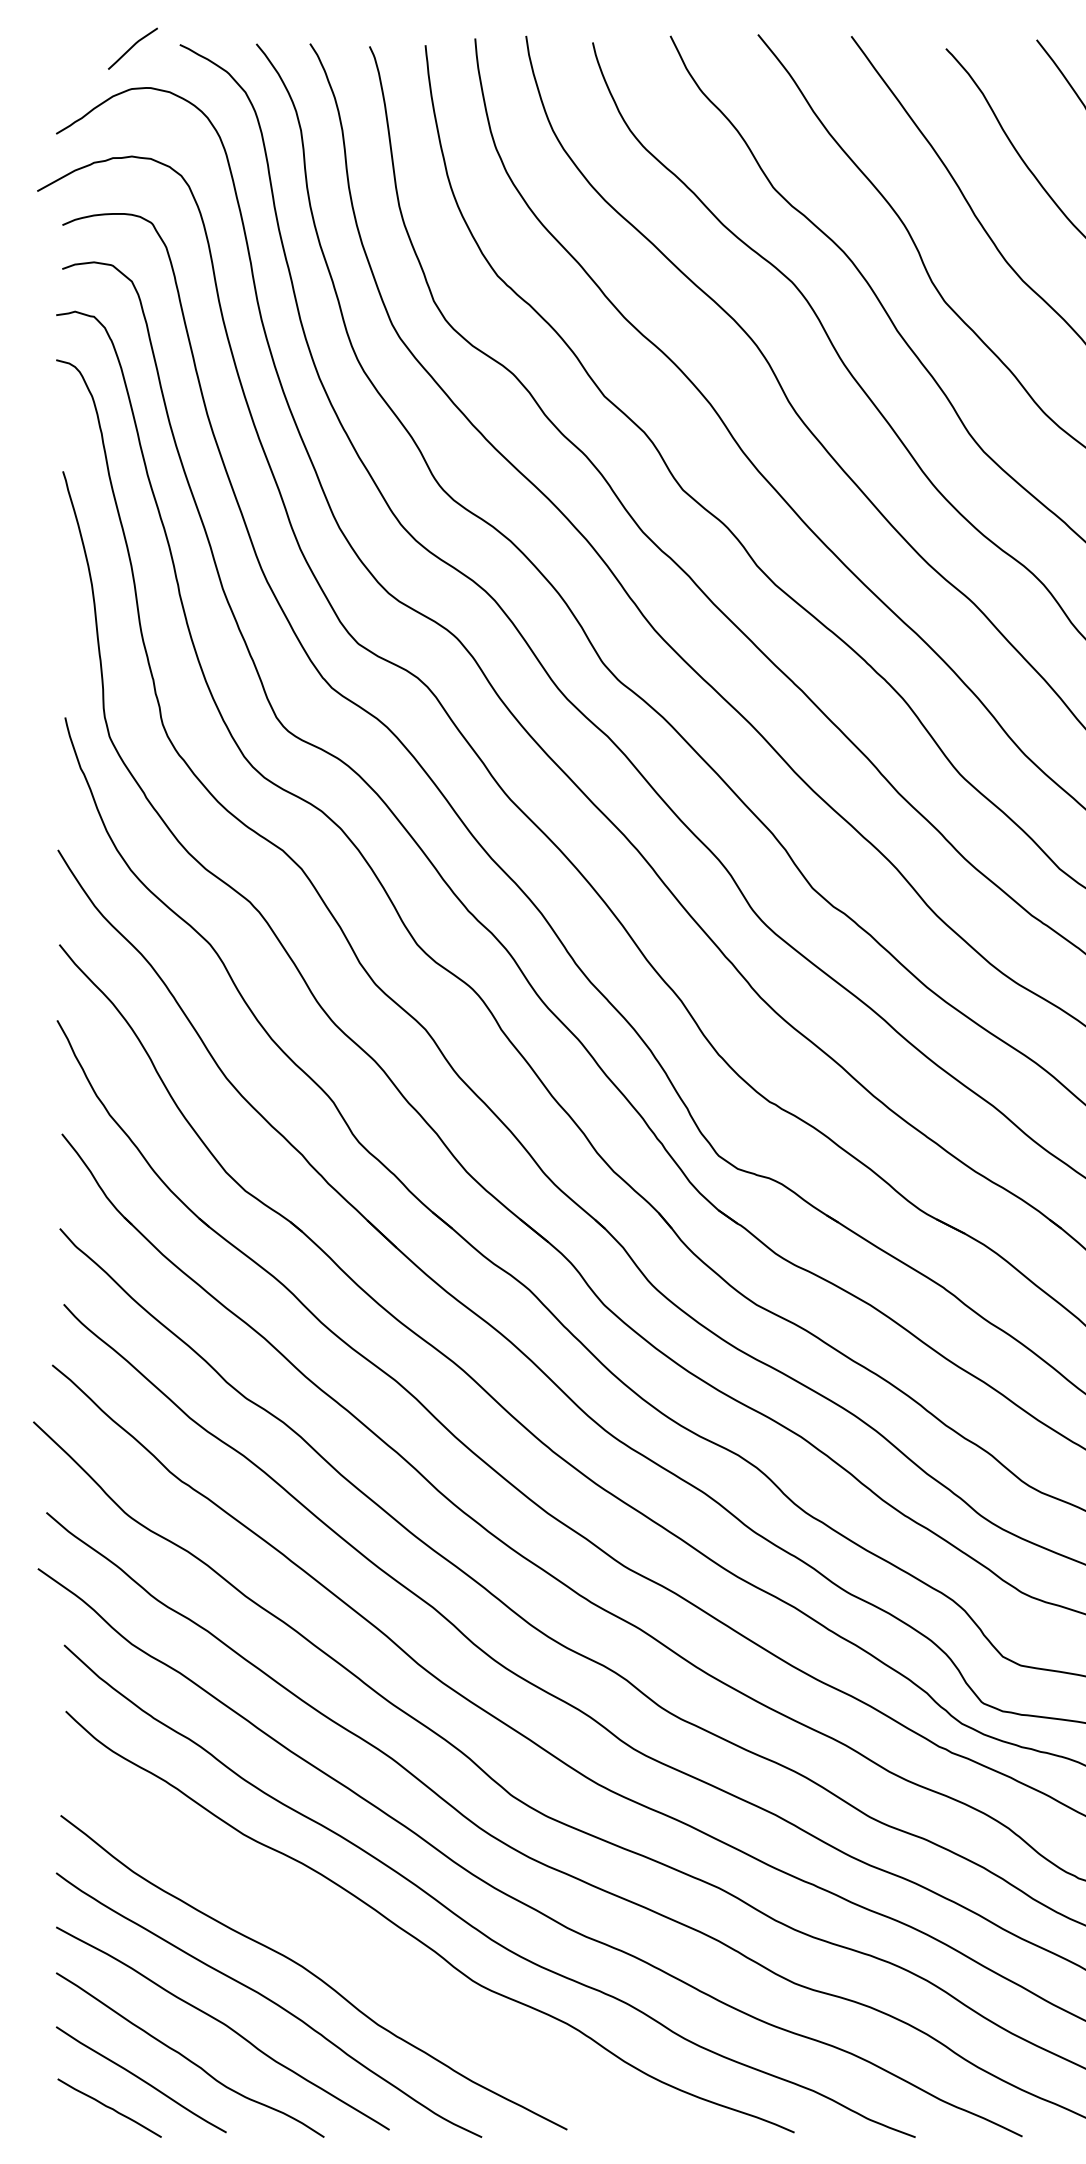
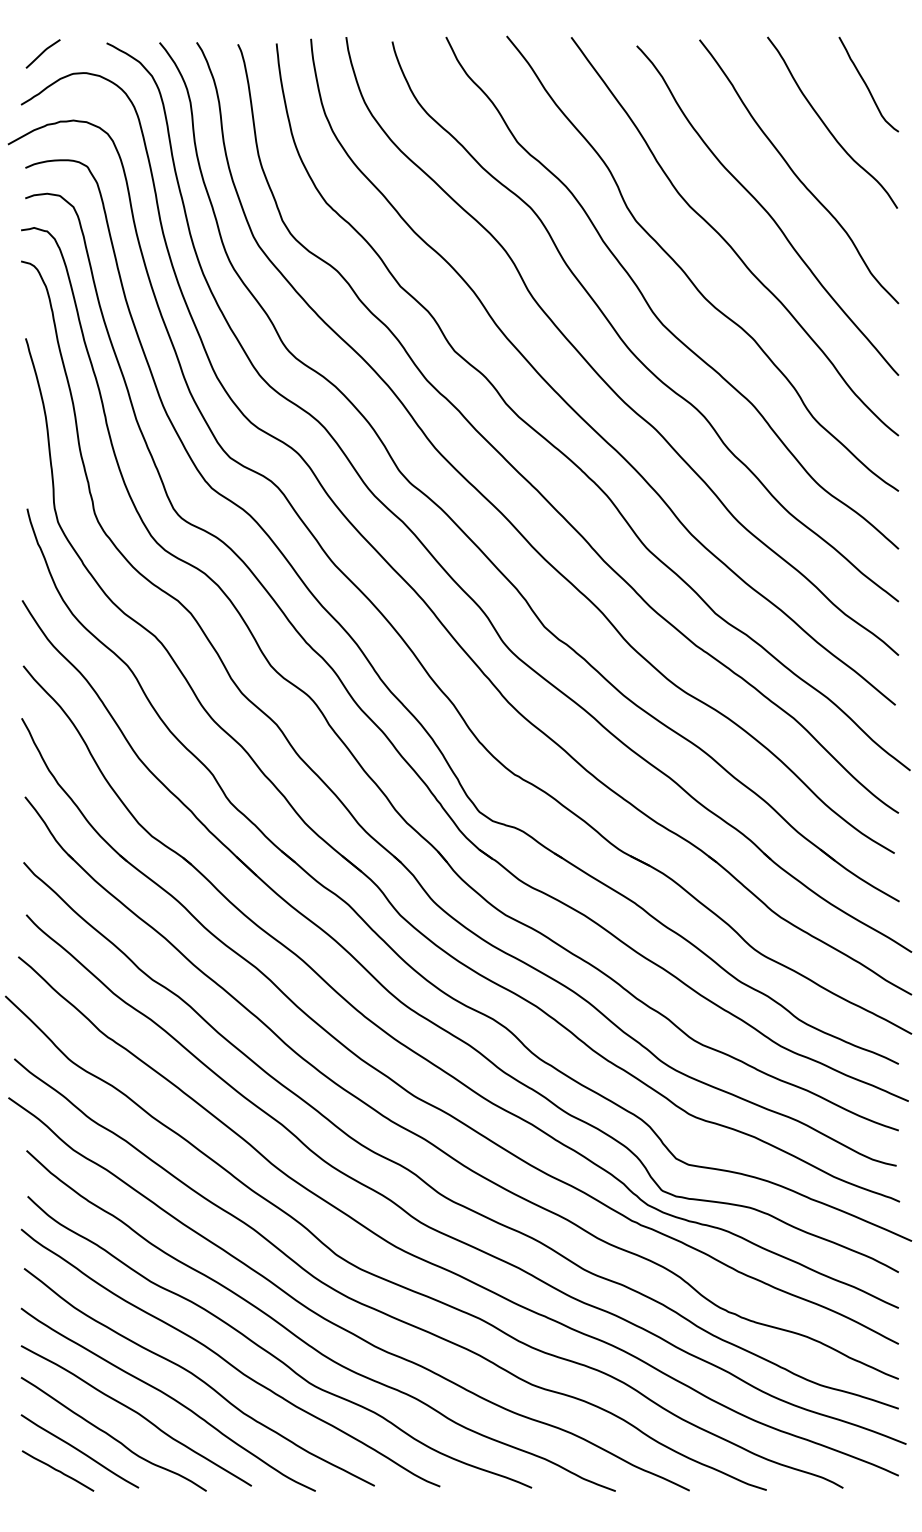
line: (131, 48) -> (42, 53), moved
curve: (355, 1949) -> (228, 1361), added

